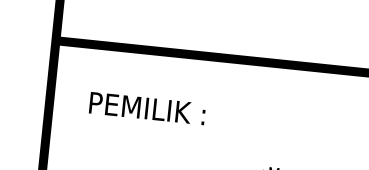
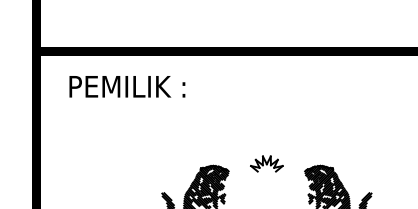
text: (147, 108) -> (127, 86), moved

